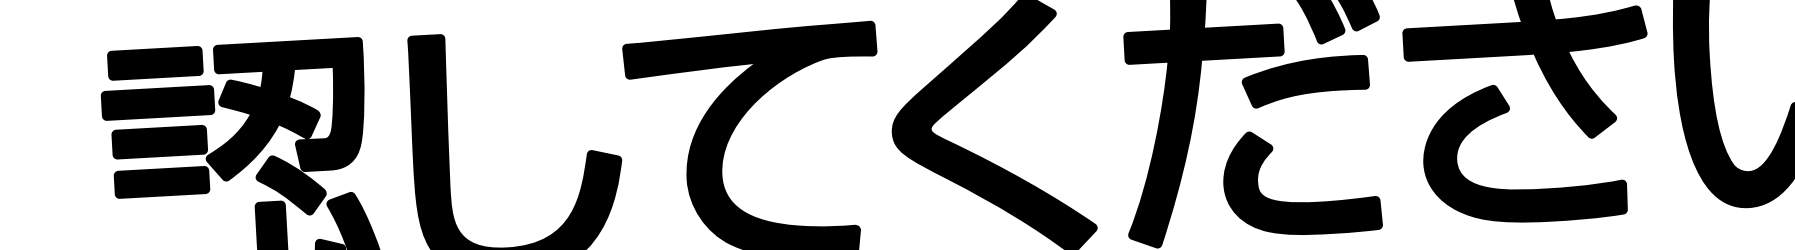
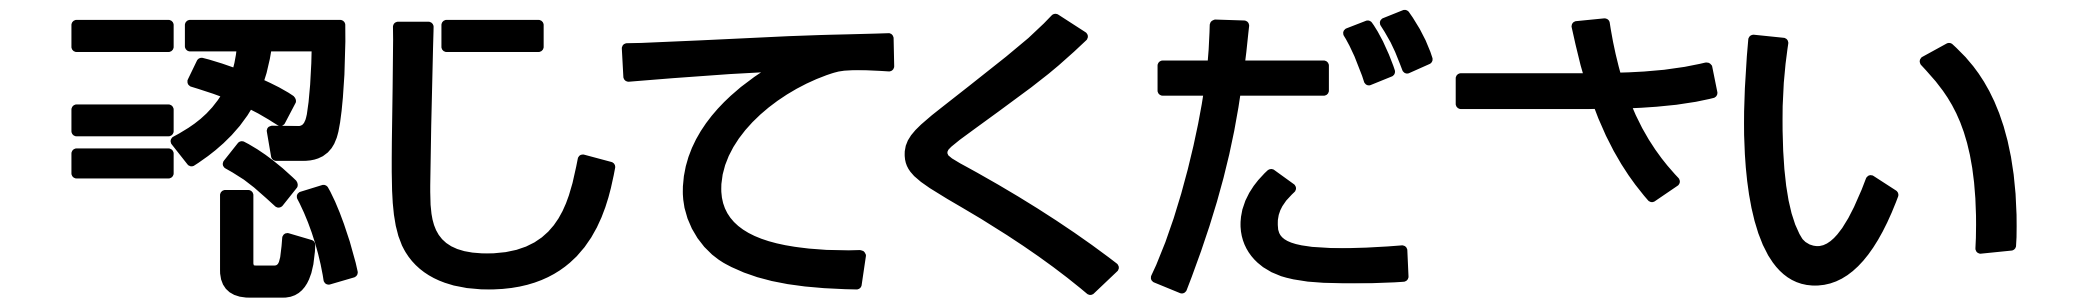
part: (500, 43) -> (492, 35), added
fill: (1305, 81) -> (1349, 123), removed
fill: (157, 103) -> (122, 78), removed
fill: (1524, 153) -> (1578, 213), removed
part: (1302, 202) -> (1324, 247), moved

